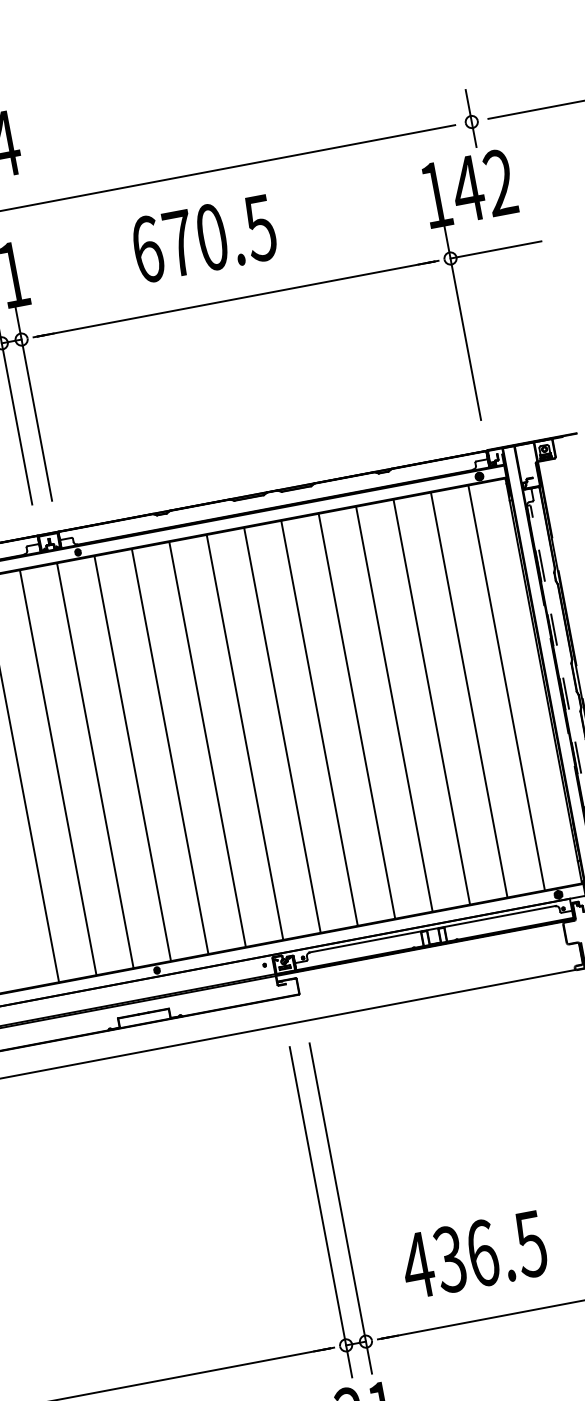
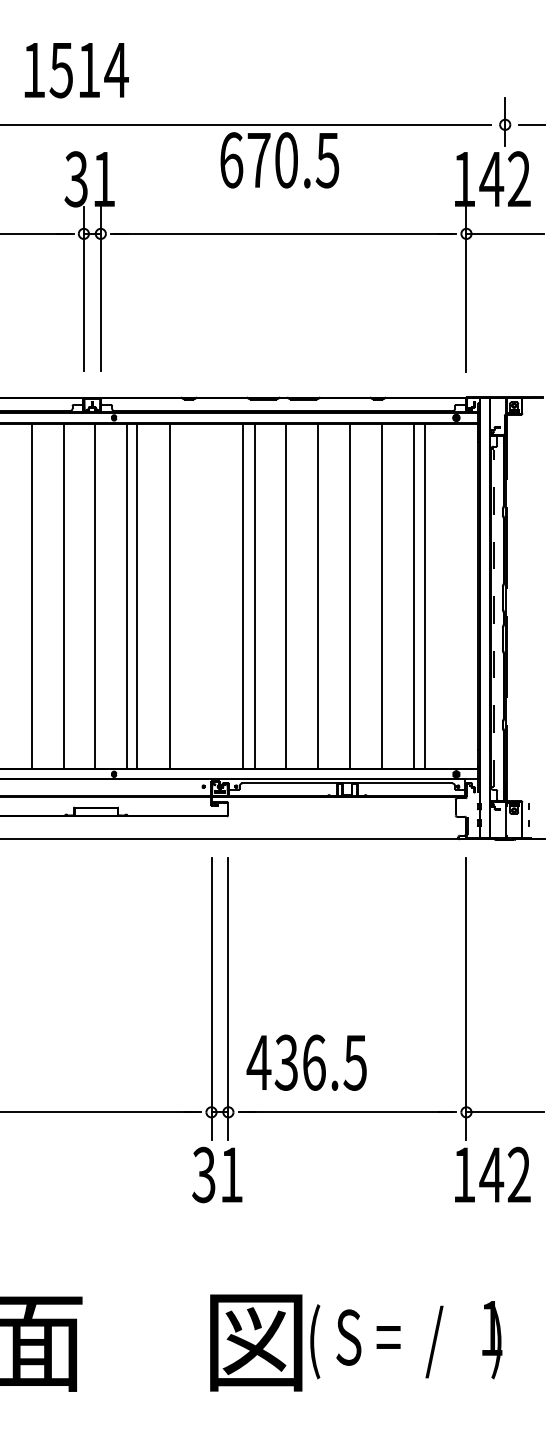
text: (203, 239) -> (279, 160), moved
line: (506, 687) -> (424, 595), moved
line: (244, 736) -> (242, 595), moved
line: (206, 743) -> (169, 595), moved
line: (170, 750) -> (137, 595), moved
text: (473, 1254) -> (306, 1062), moved

